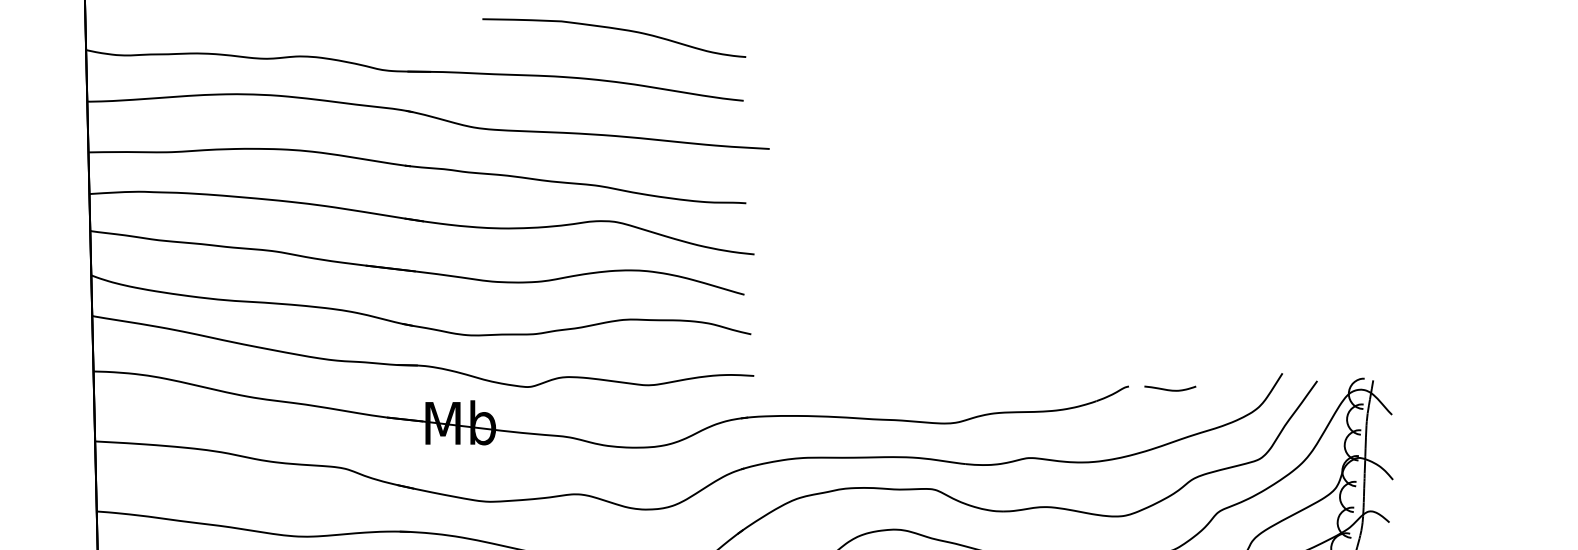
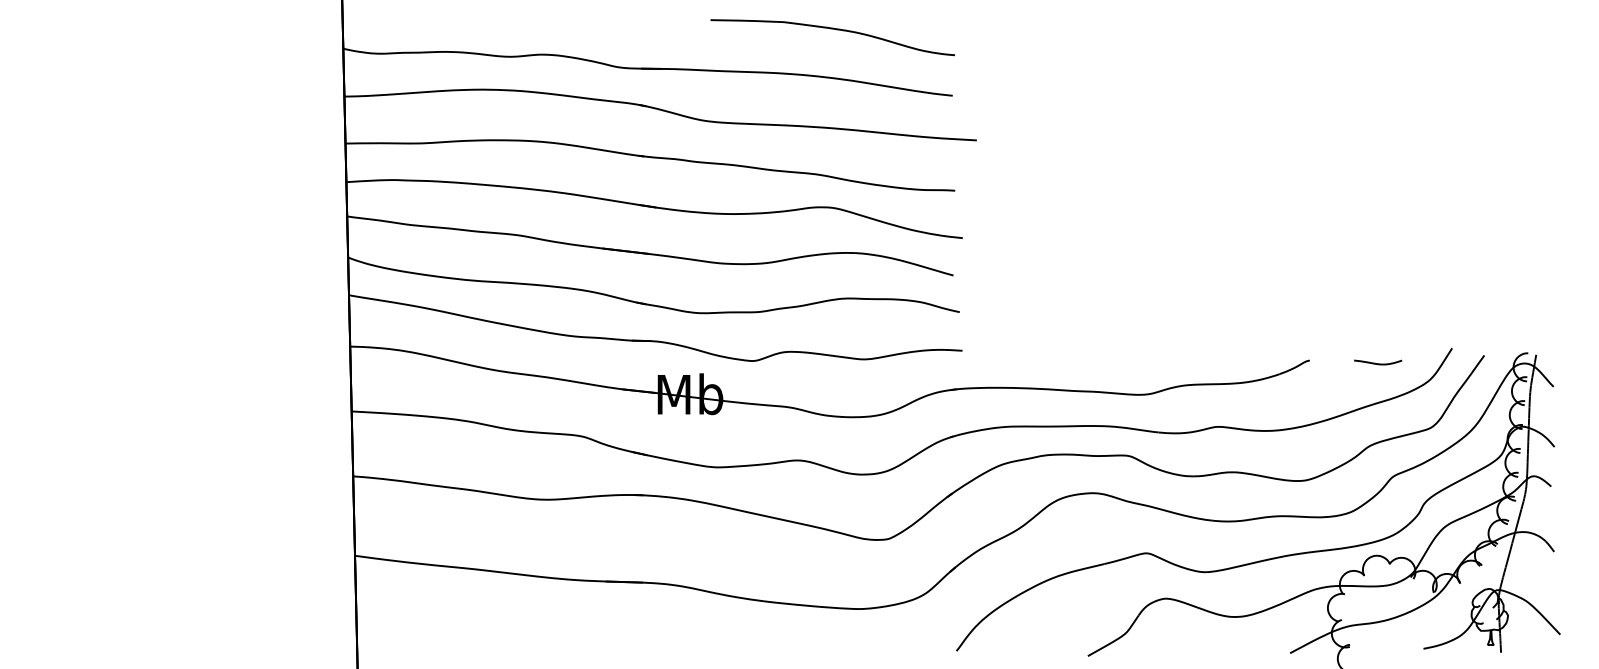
curve: (1170, 389) -> (1378, 363), moved

